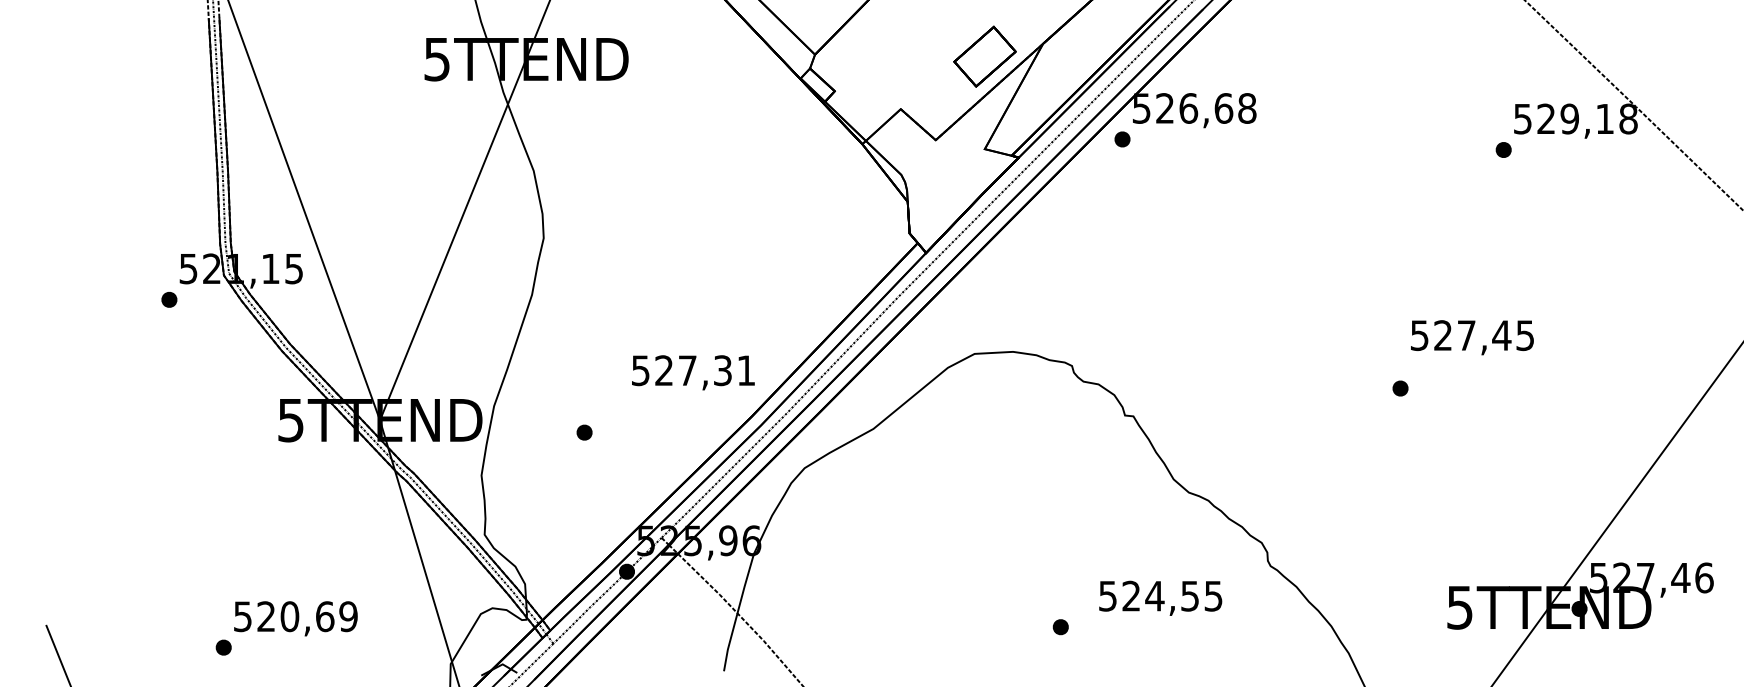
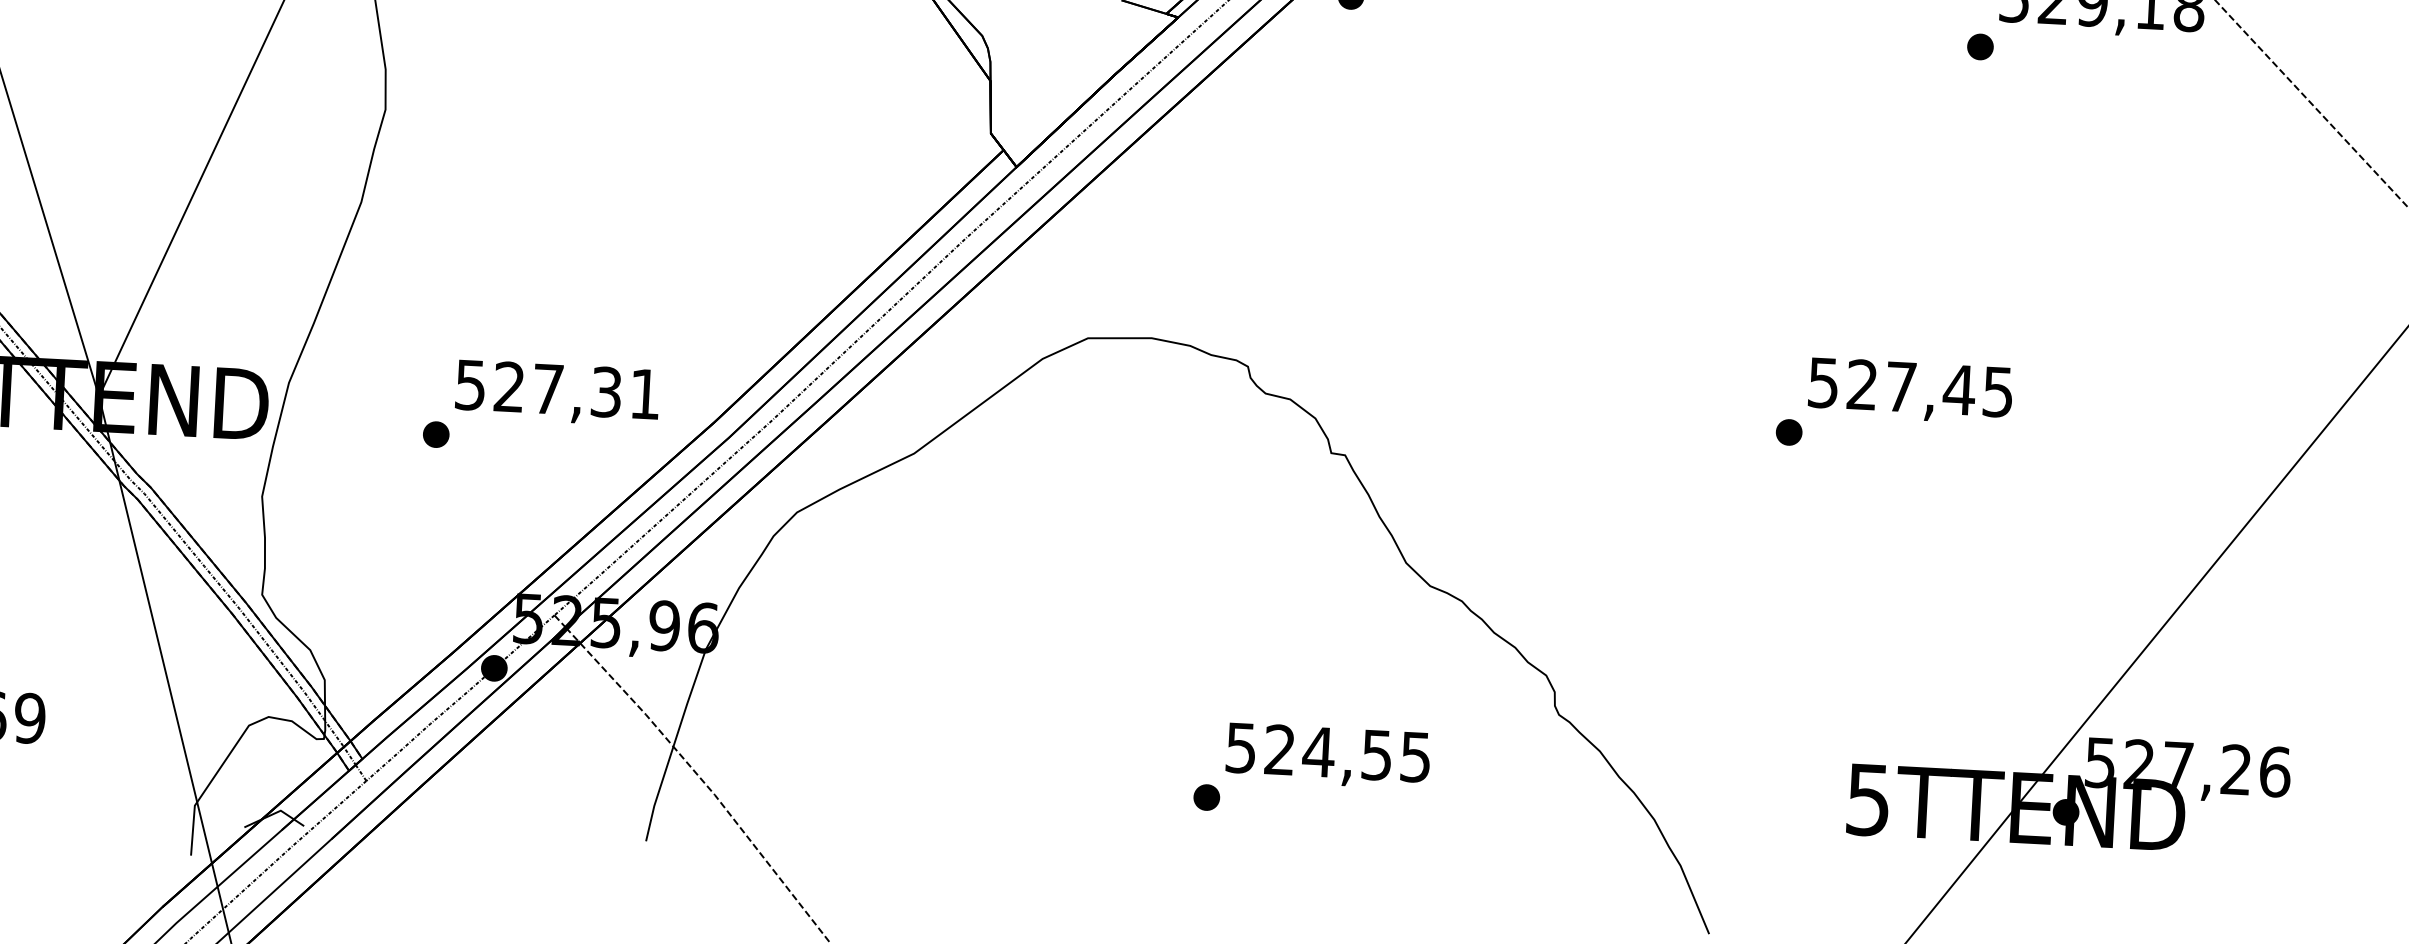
text: (1472, 337) -> (1910, 390), moved
text: (693, 372) -> (557, 392), moved
text: (1680, 577) -> (2235, 769), 527,46 -> 527,26
text: (1160, 597) -> (1327, 754), moved

